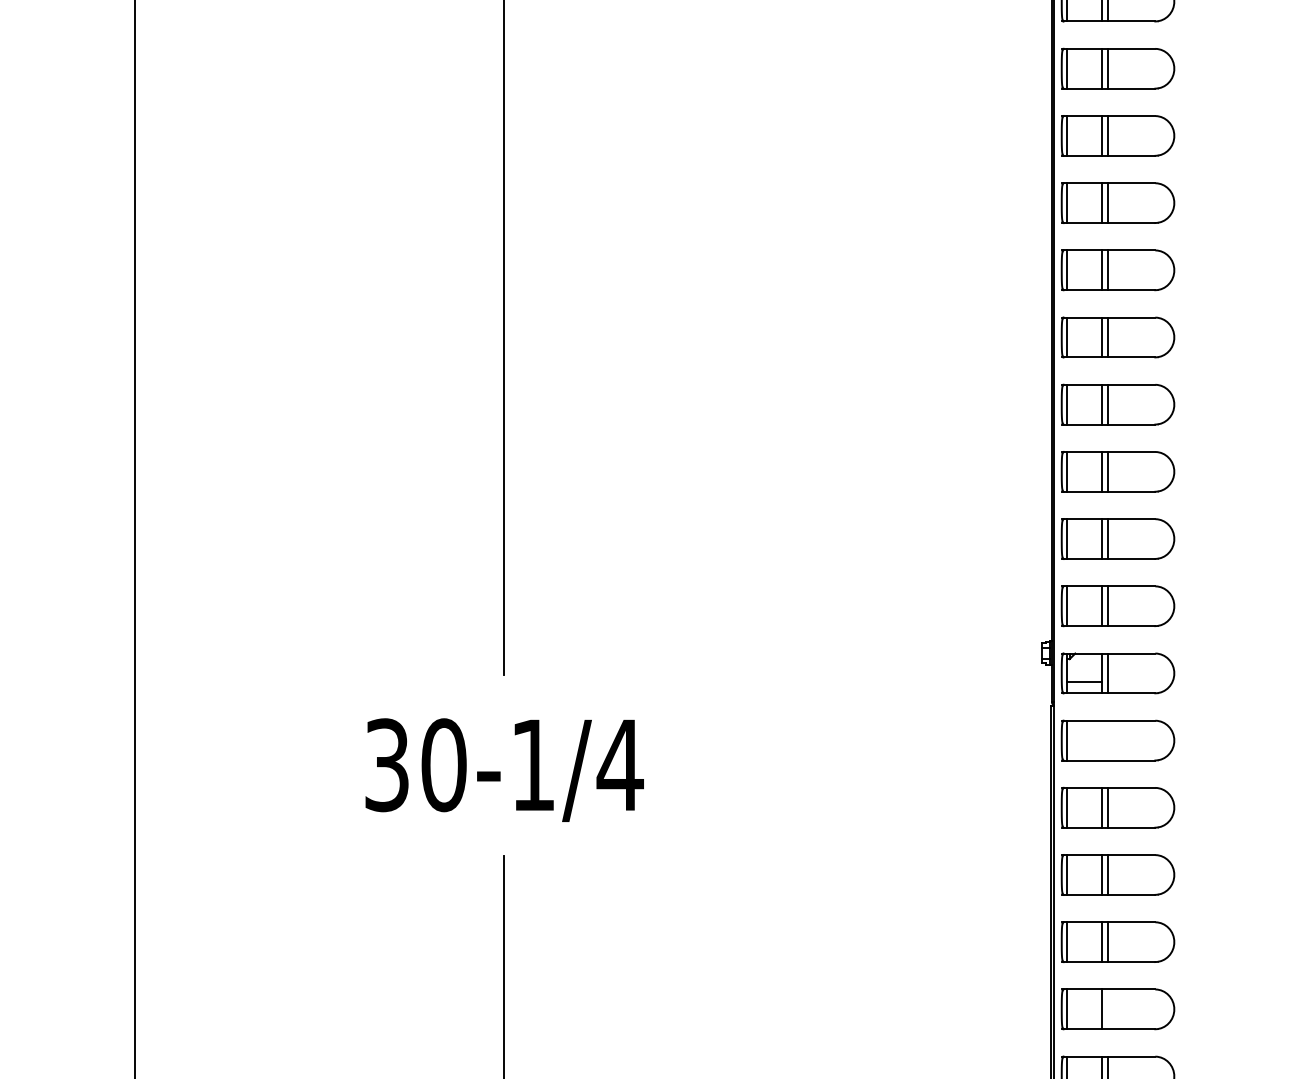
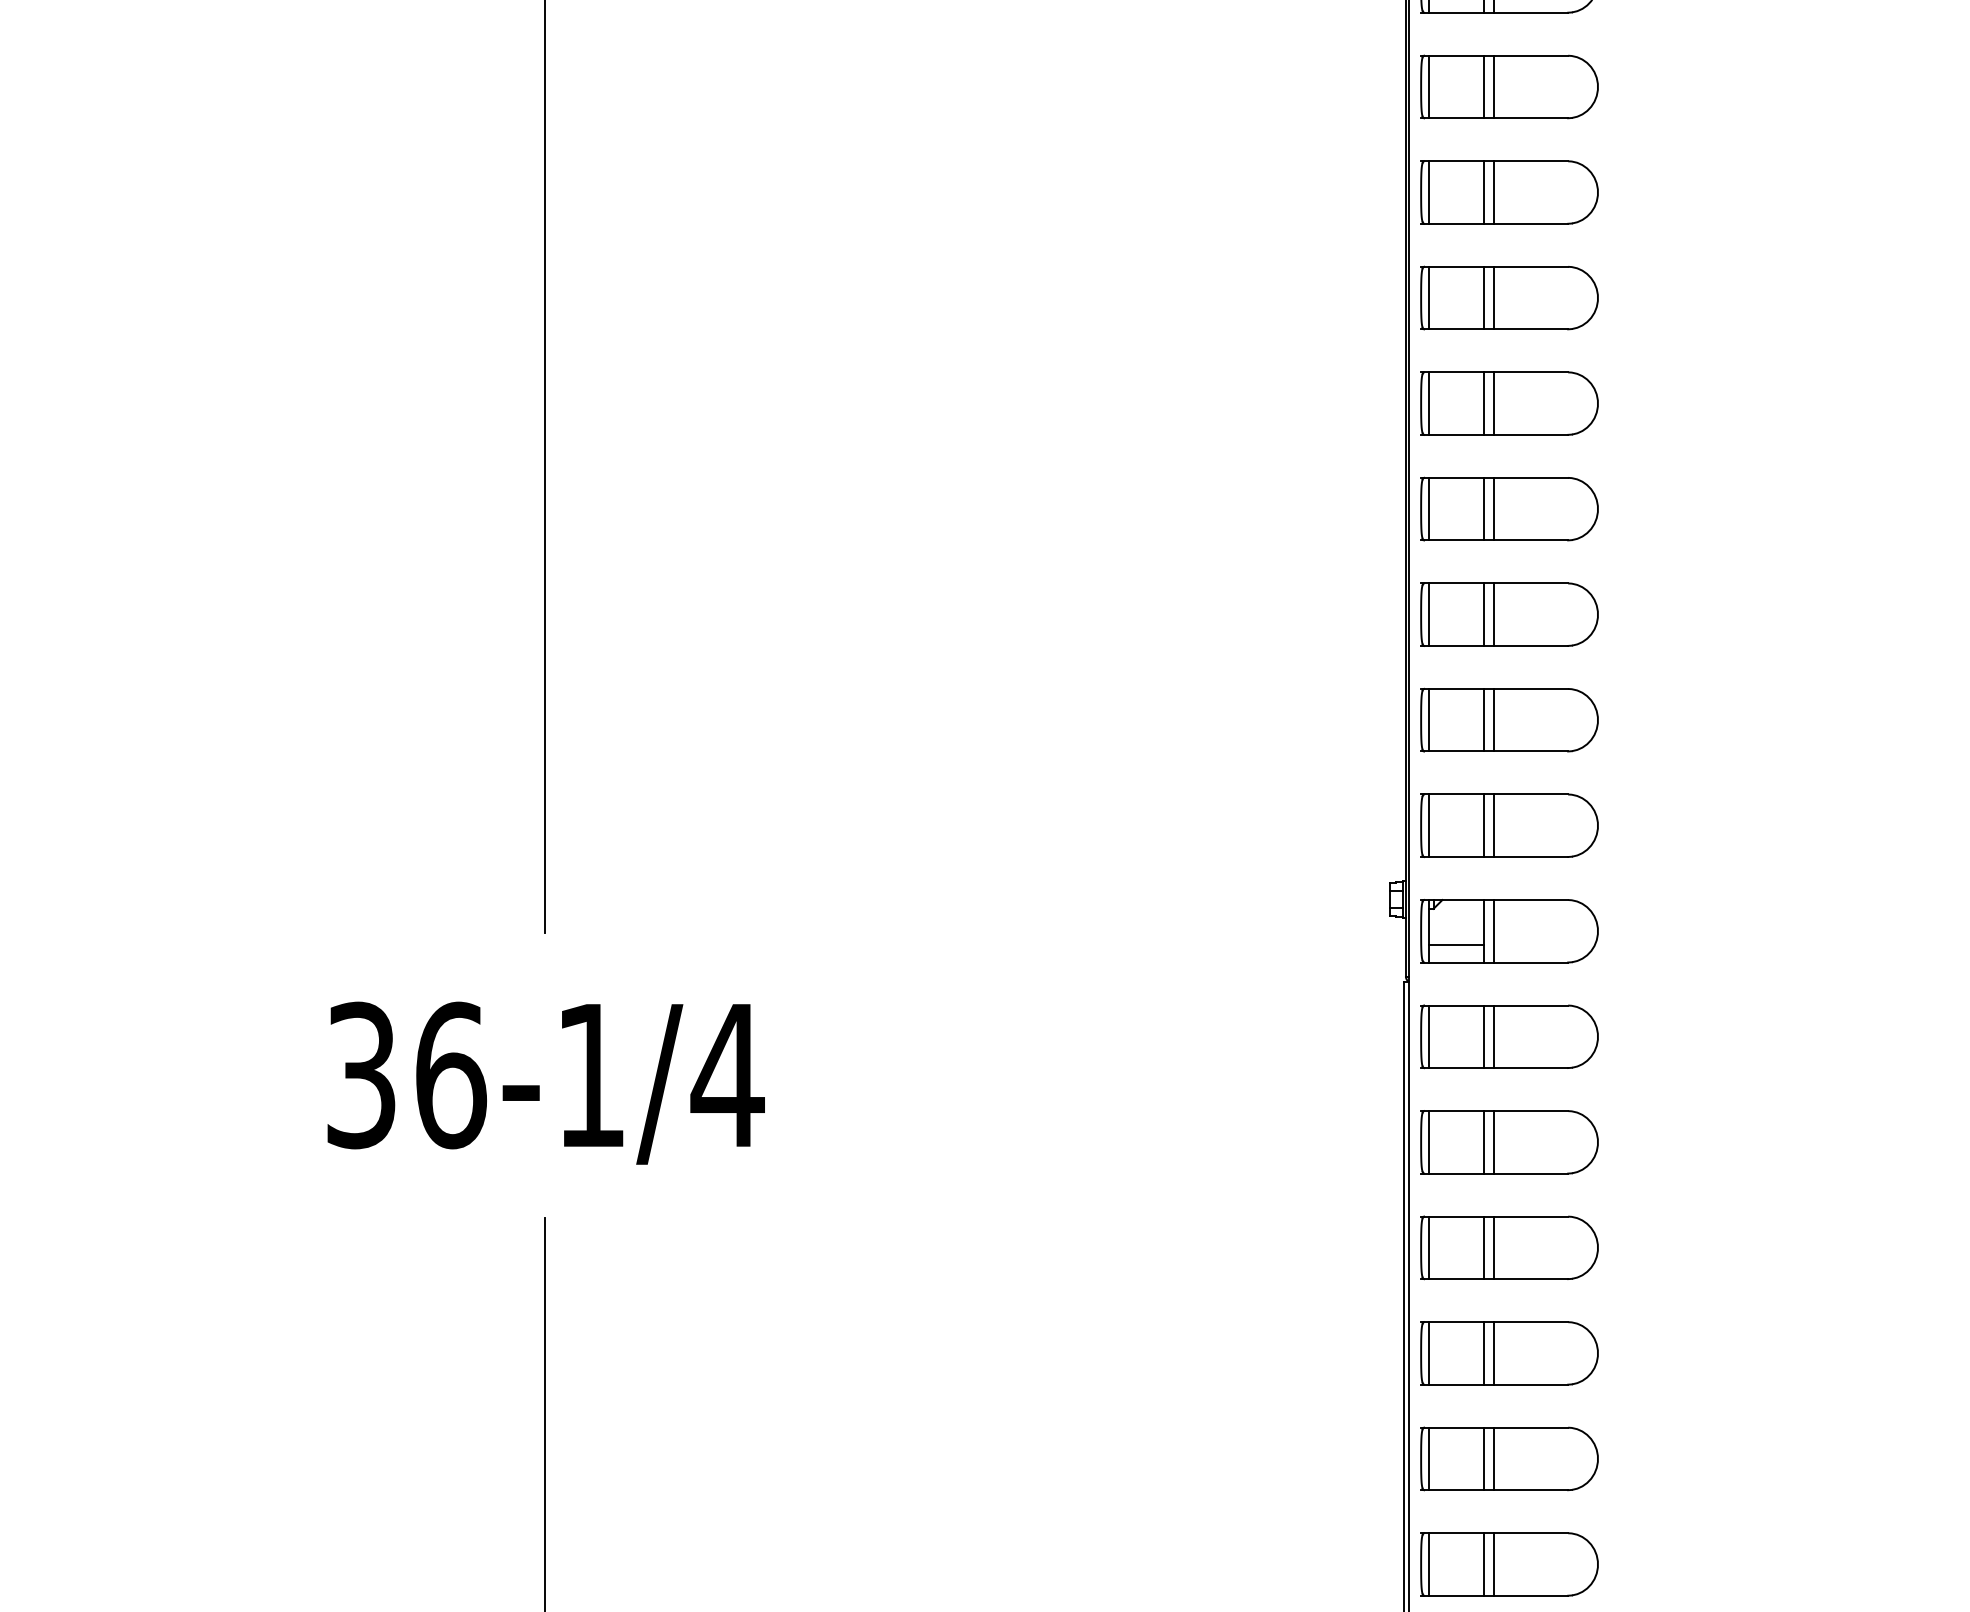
line: (1102, 740) -> (1485, 1036), added
line: (1108, 740) -> (1494, 1036), added
text: (444, 765) -> (451, 1075), 30-1/4 -> 36-1/4
line: (1108, 1009) -> (1494, 1459), added

